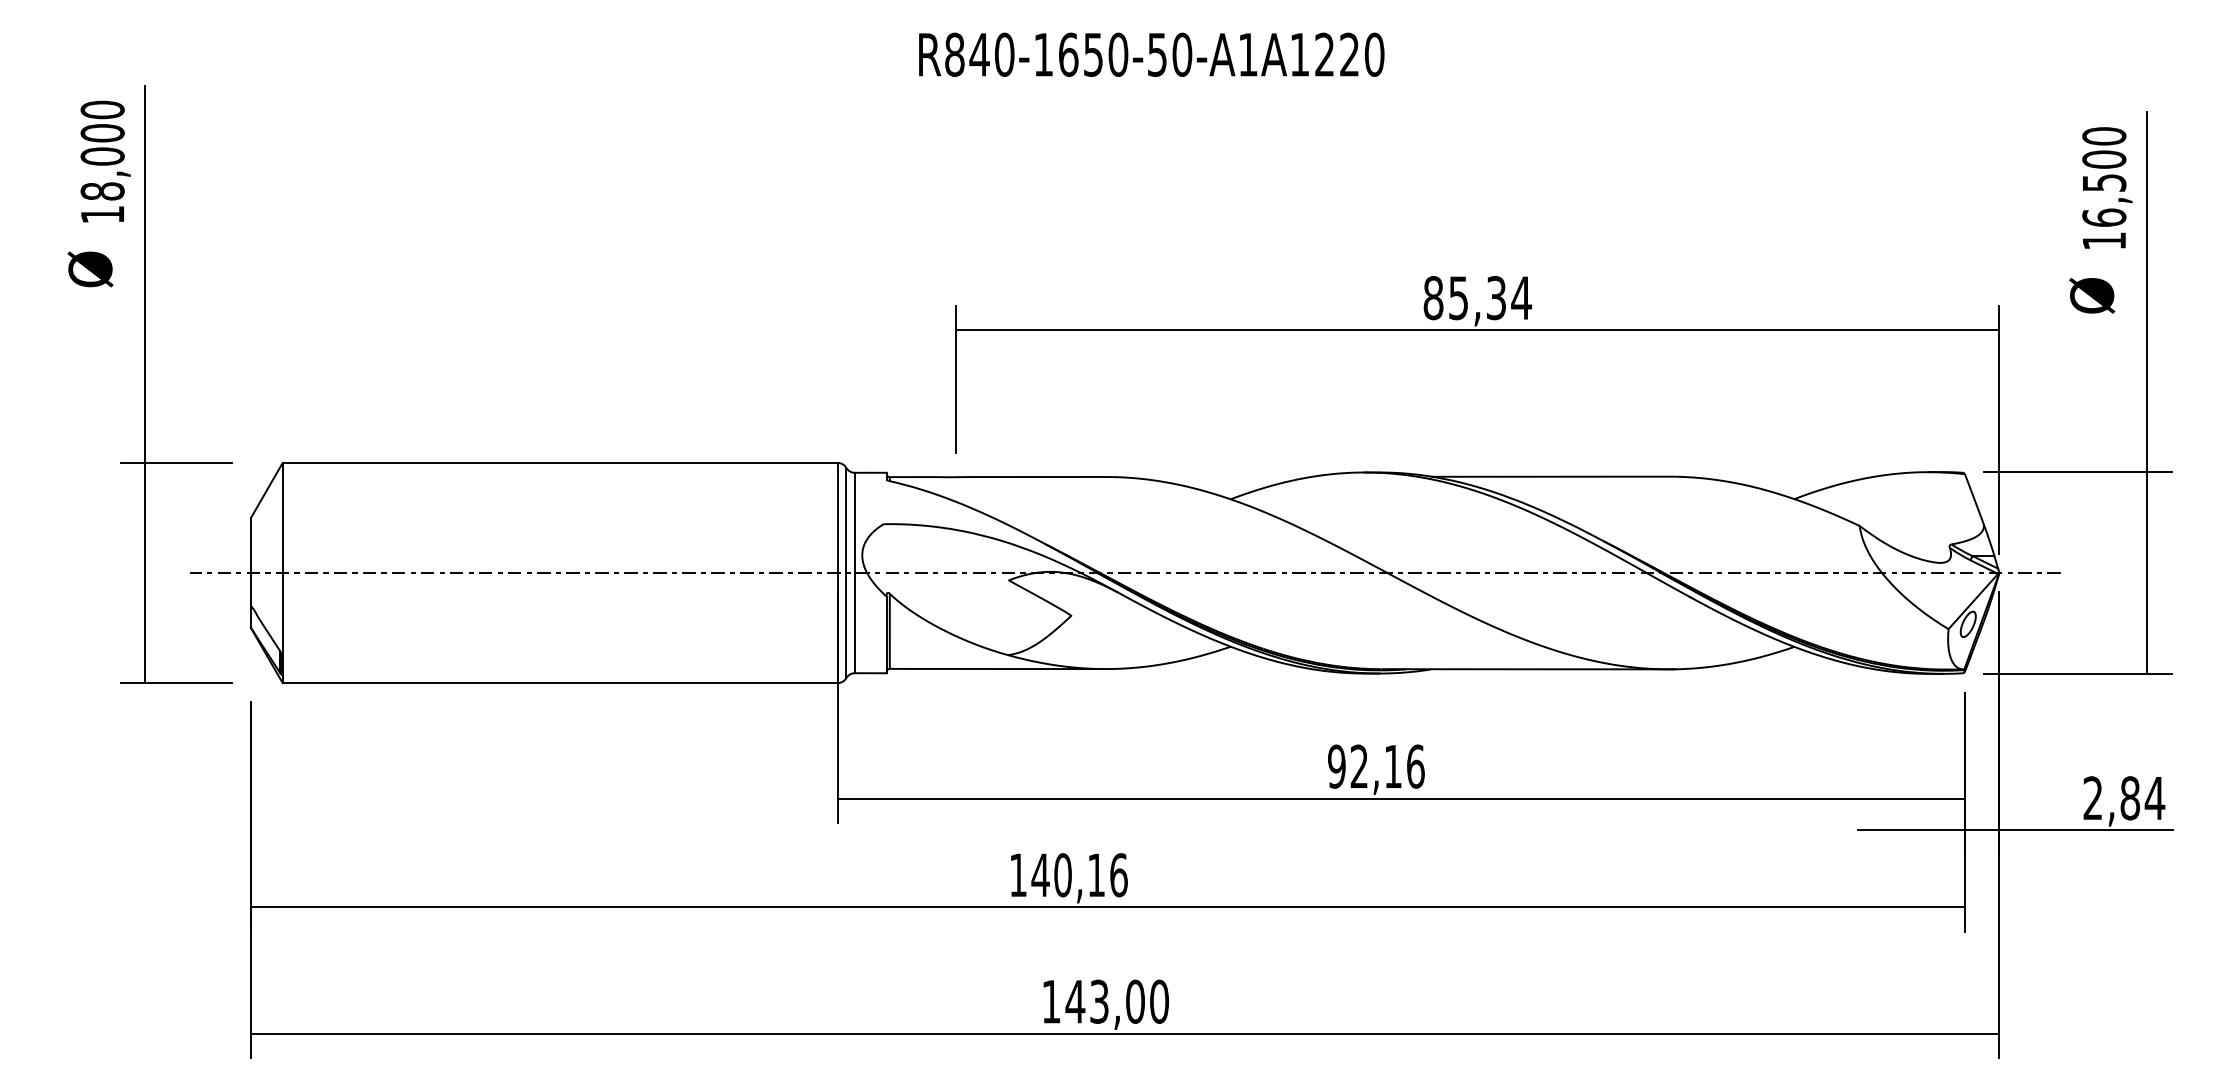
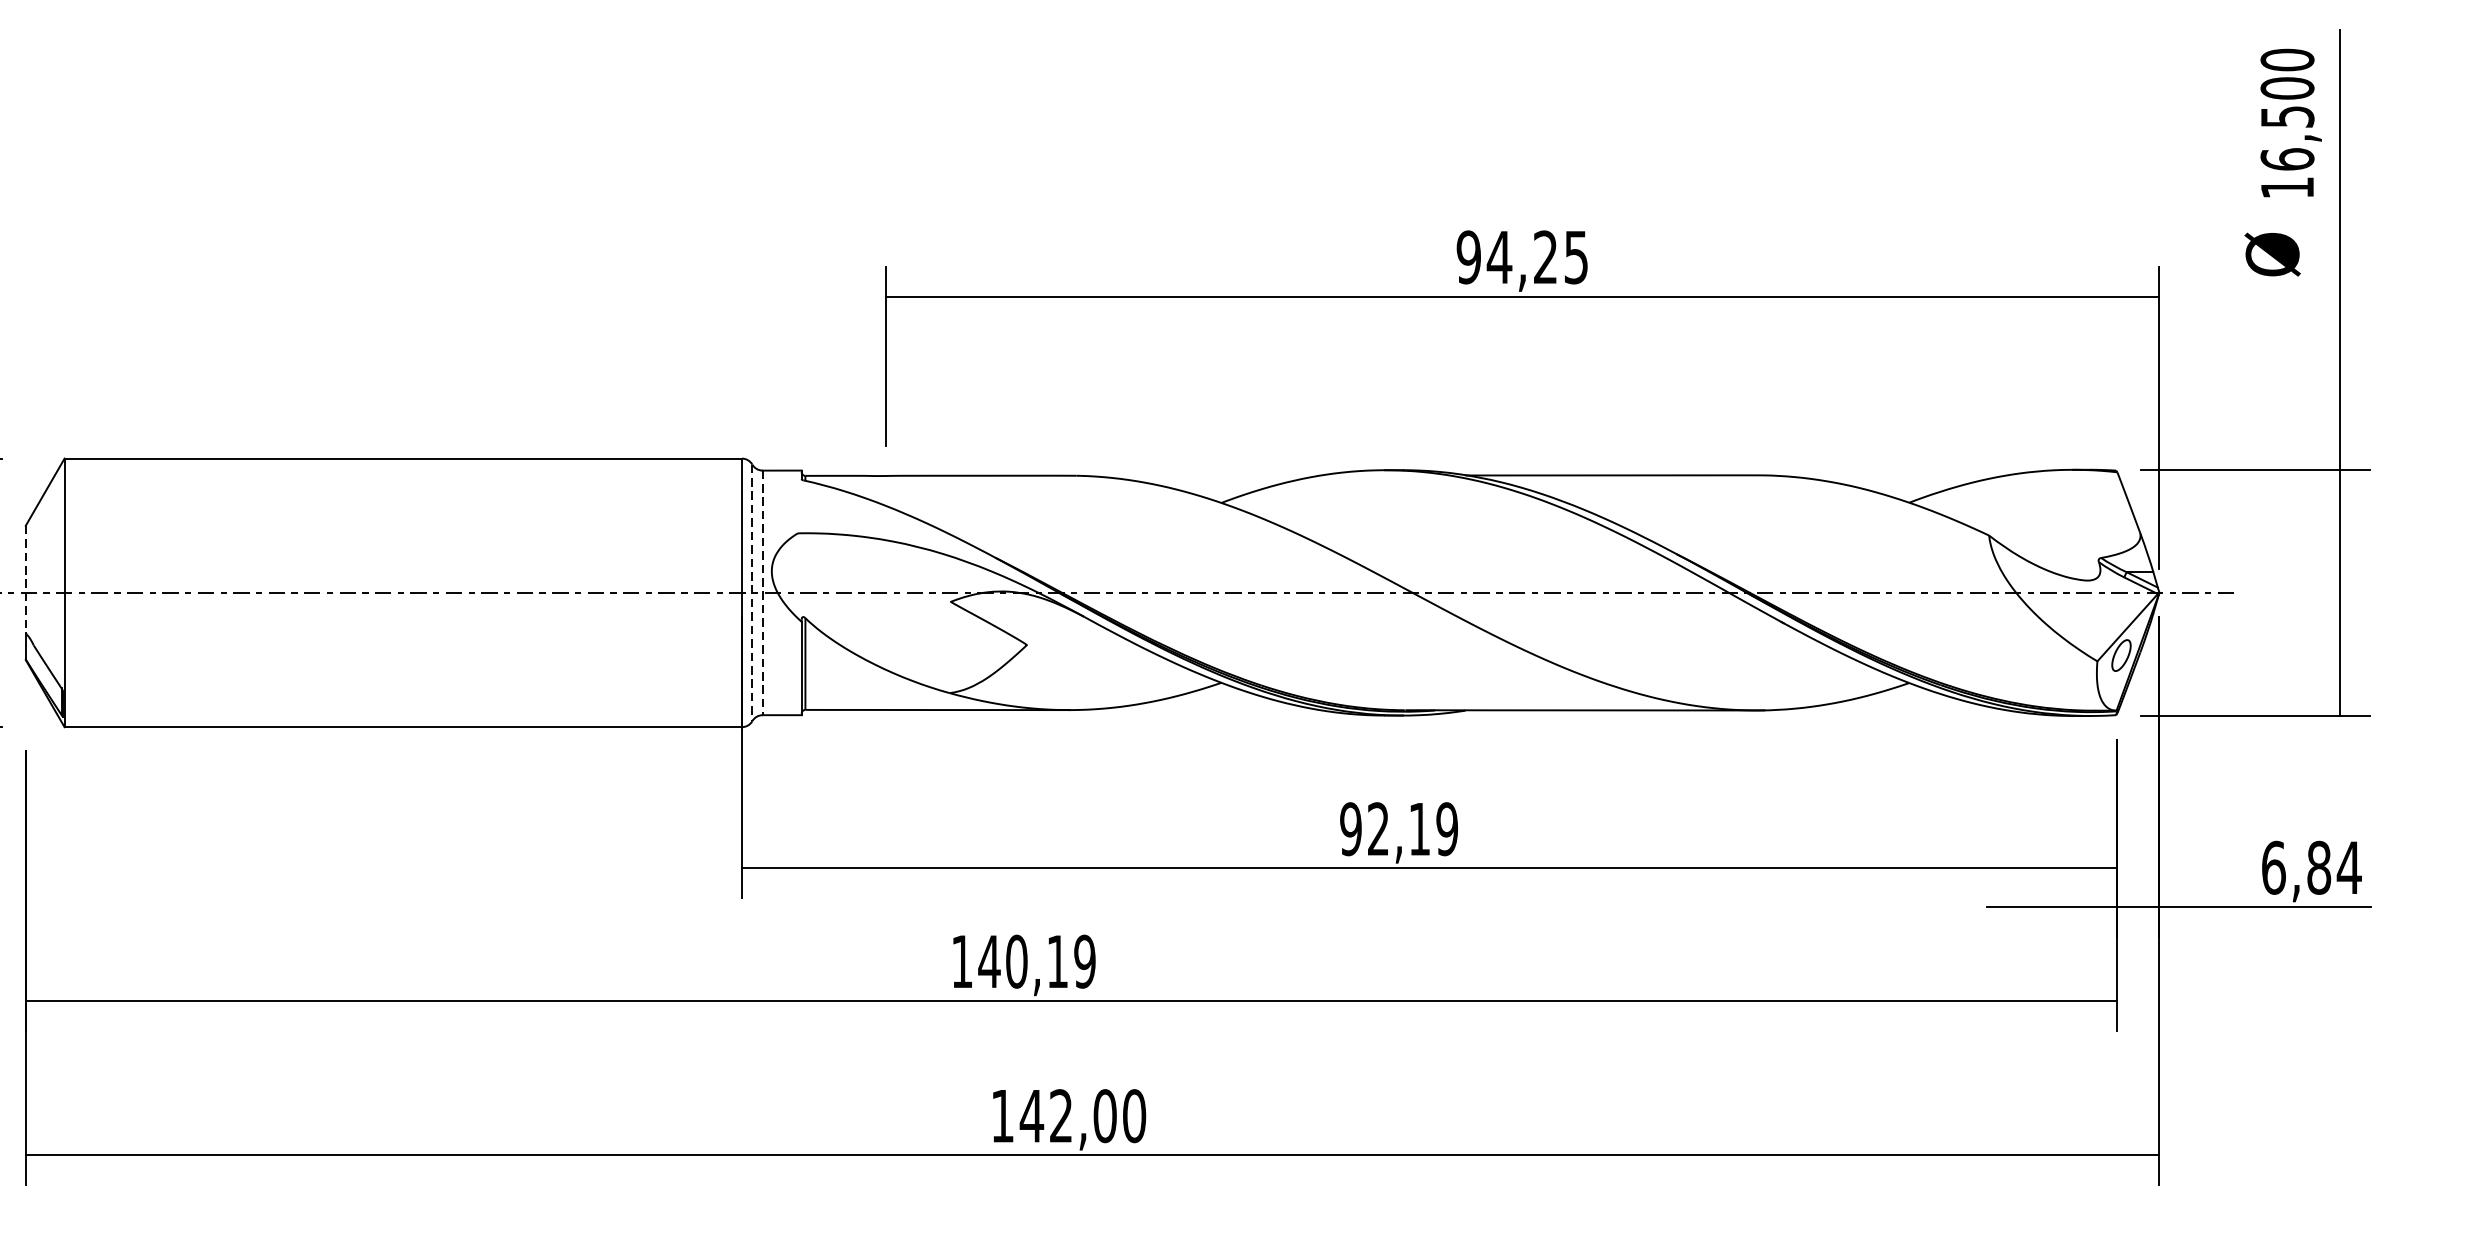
text: (1477, 298) -> (1522, 257), 85,34 -> 94,25
line: (250, 561) -> (25, 578), solid -> dashed
line: (846, 573) -> (752, 593), solid -> dashed
line: (854, 573) -> (762, 593), solid -> dashed
text: (1415, 766) -> (1446, 829), 92,16 -> 92,19
text: (2093, 798) -> (2274, 868), 2,84 -> 6,84
text: (1118, 875) -> (1084, 962), 140,16 -> 140,19
text: (1099, 1001) -> (1061, 1115), 143,00 -> 142,00

